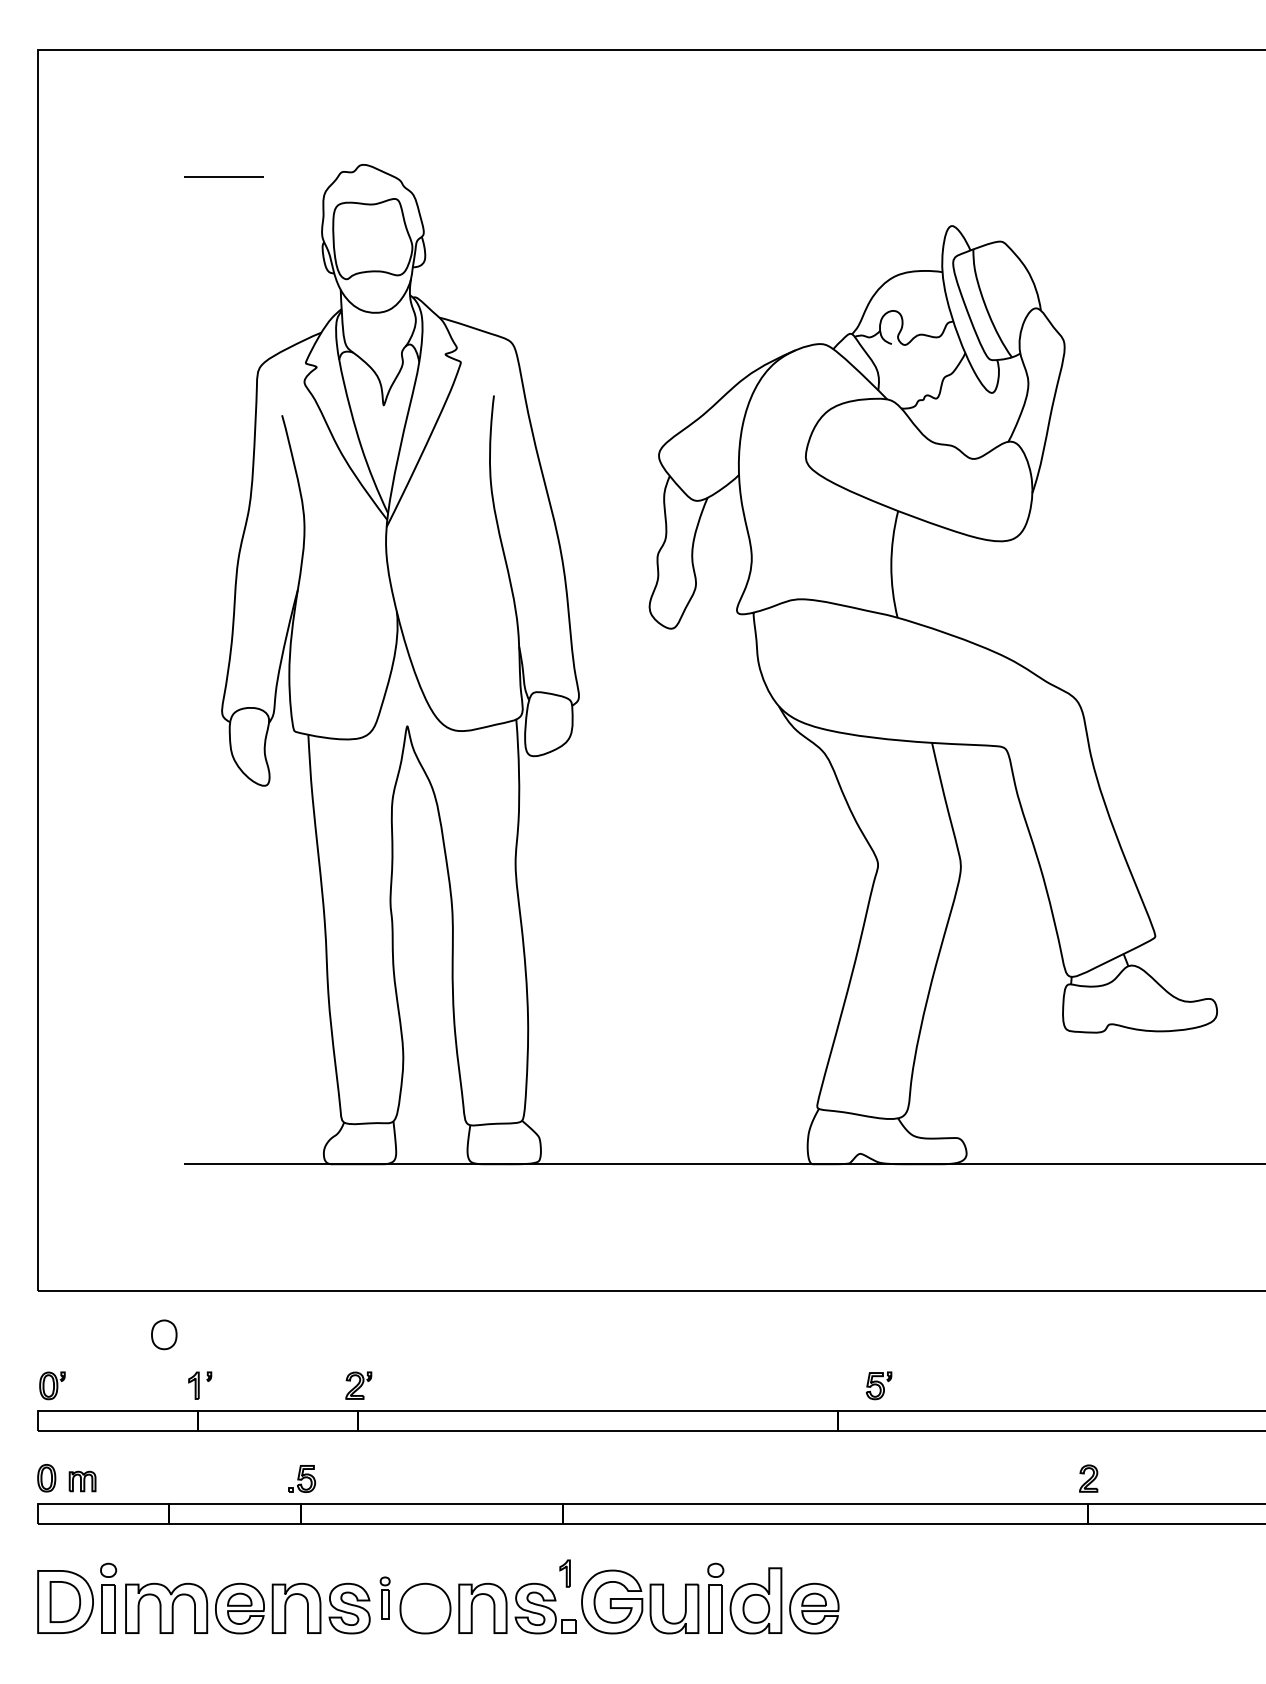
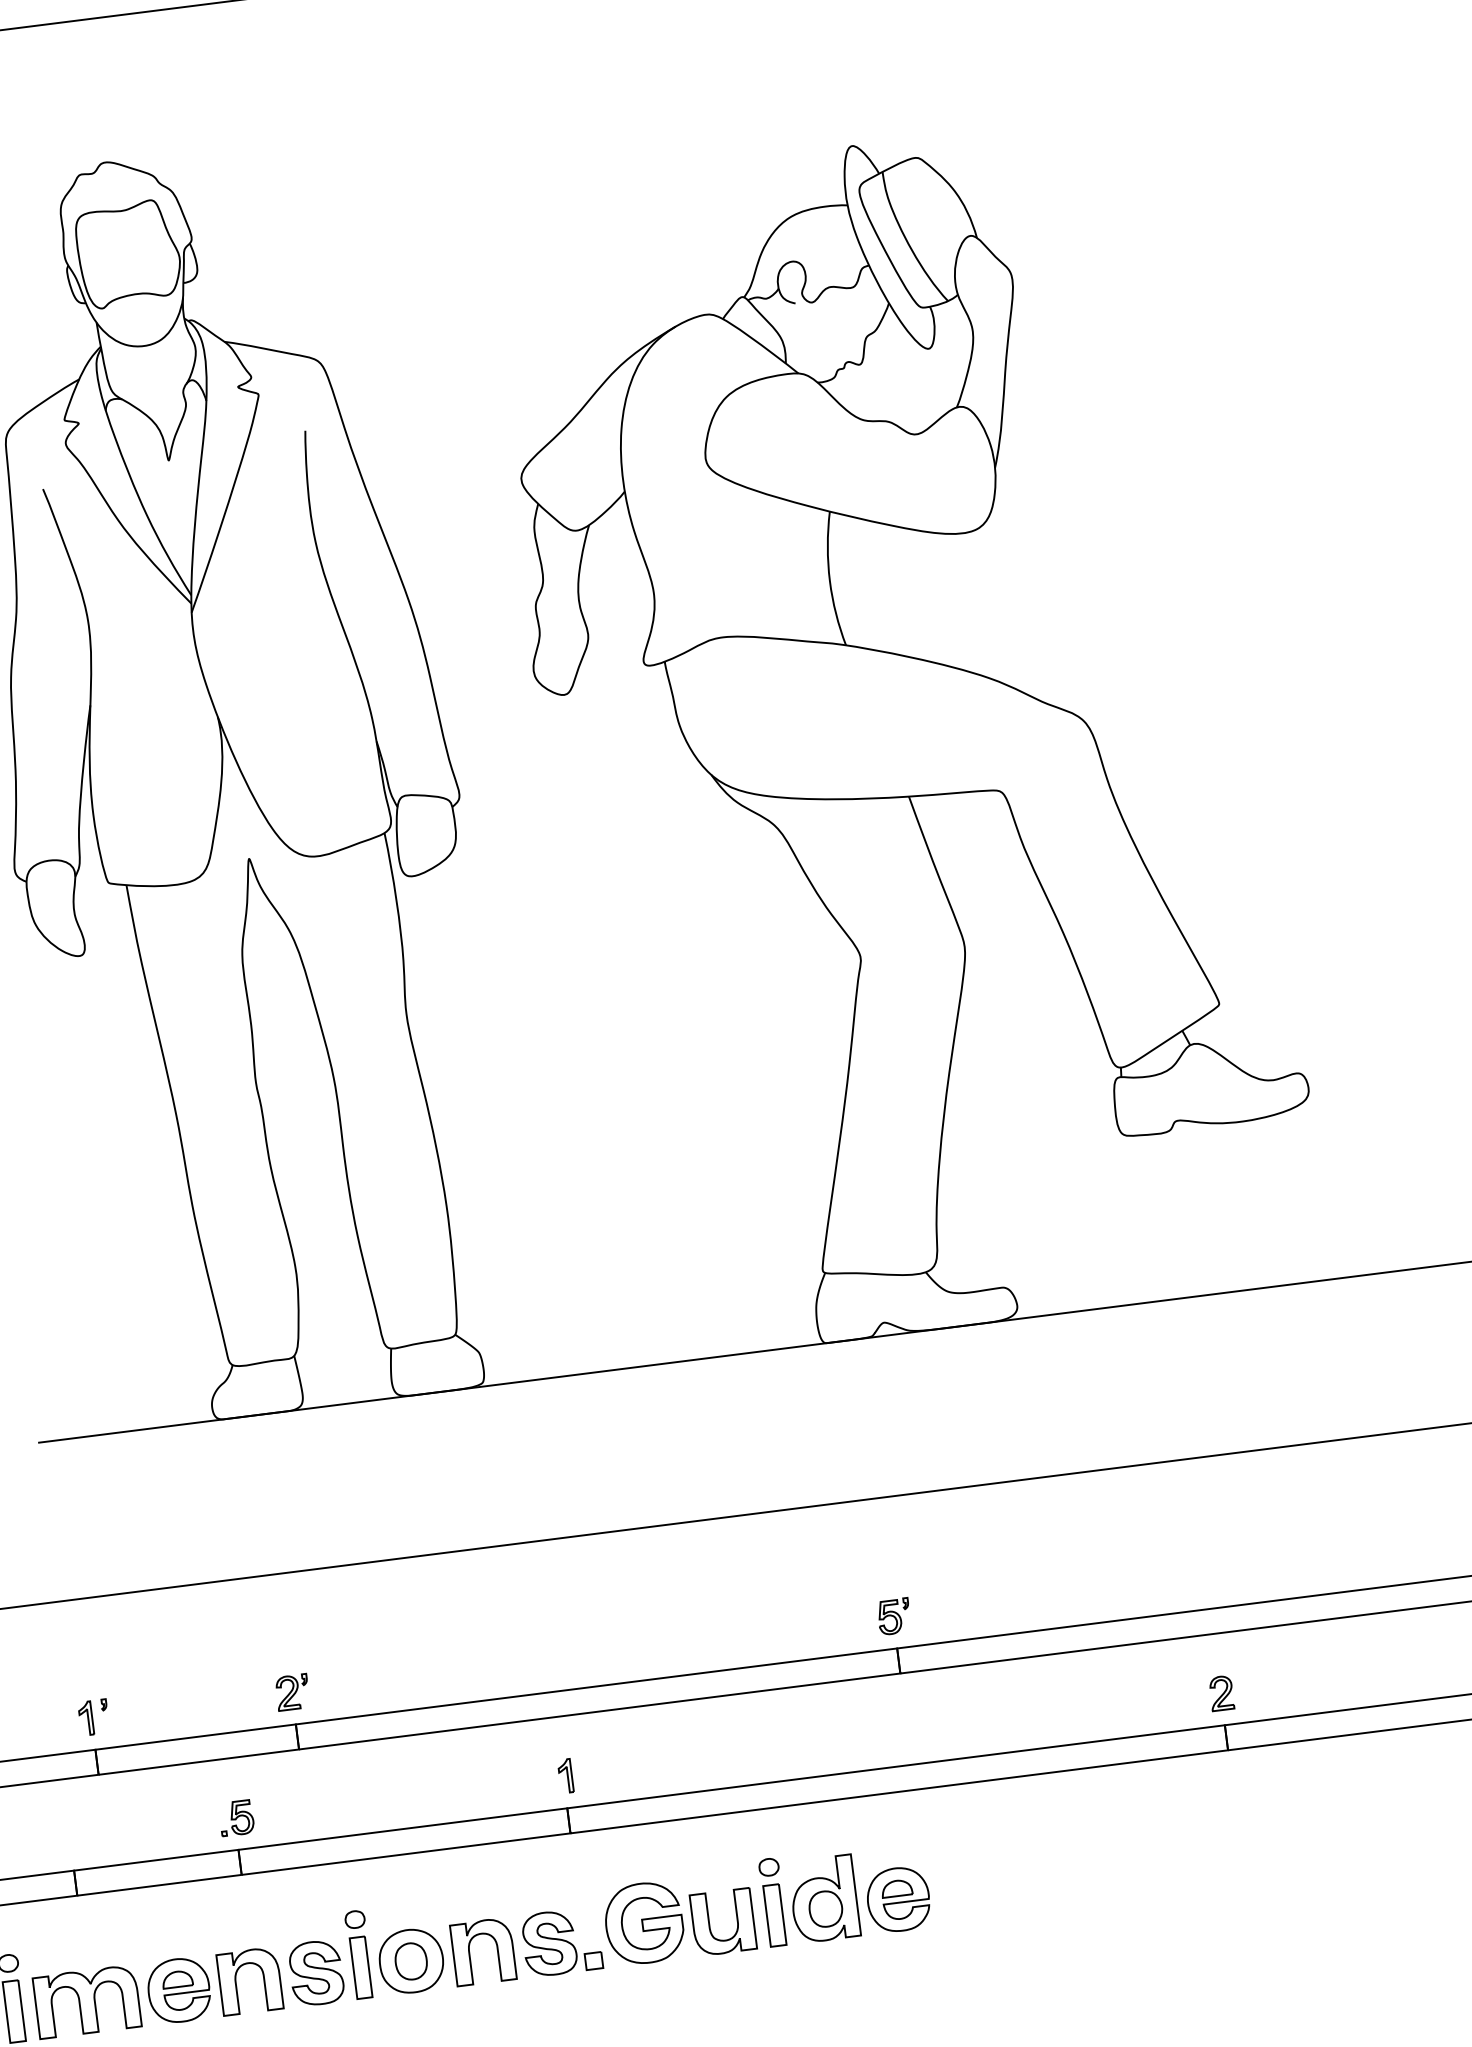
part: (164, 1334) -> (411, 1960), moved
part: (878, 1385) -> (893, 1616), moved
part: (564, 1573) -> (564, 1776), moved
part: (384, 1597) -> (358, 1953), size x1.67

